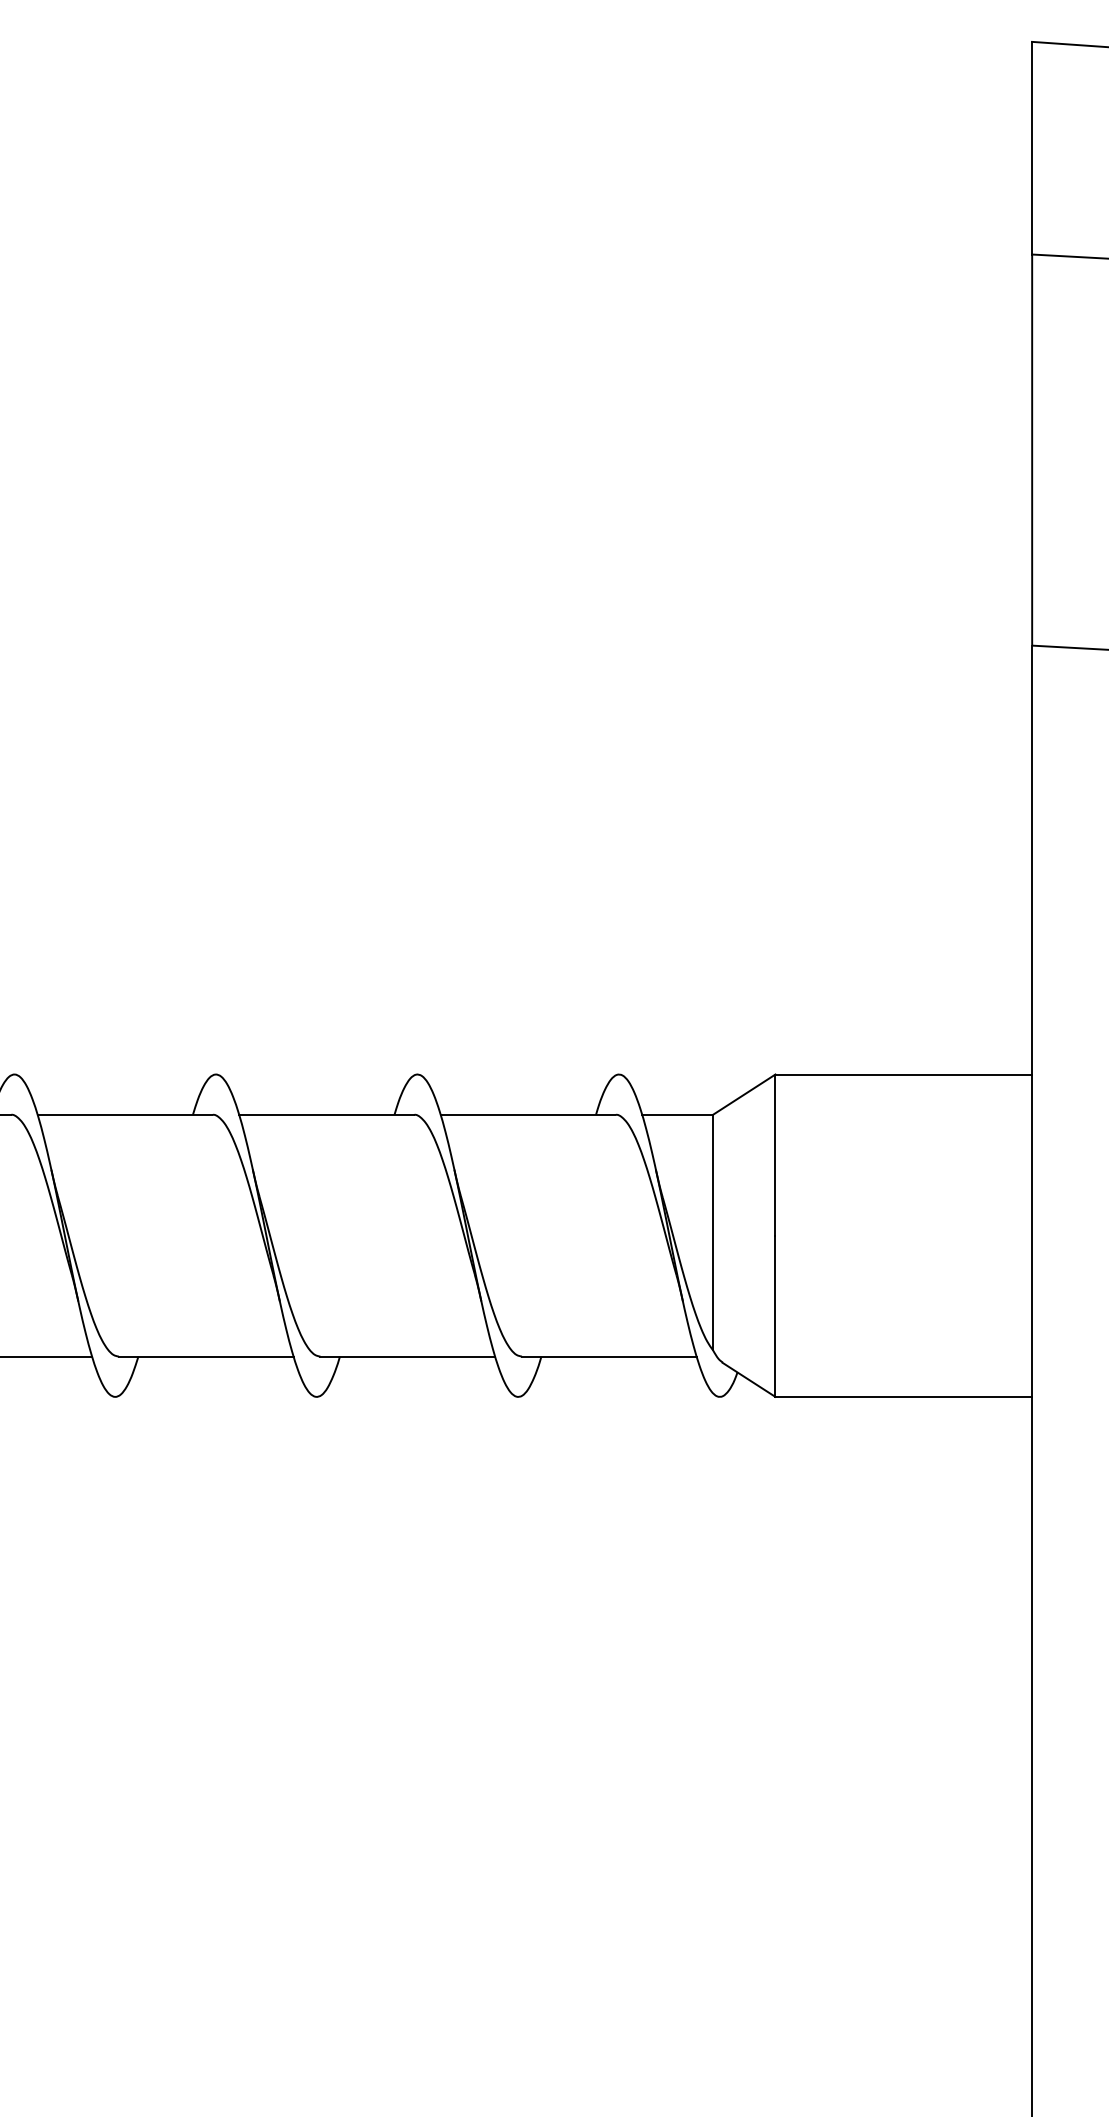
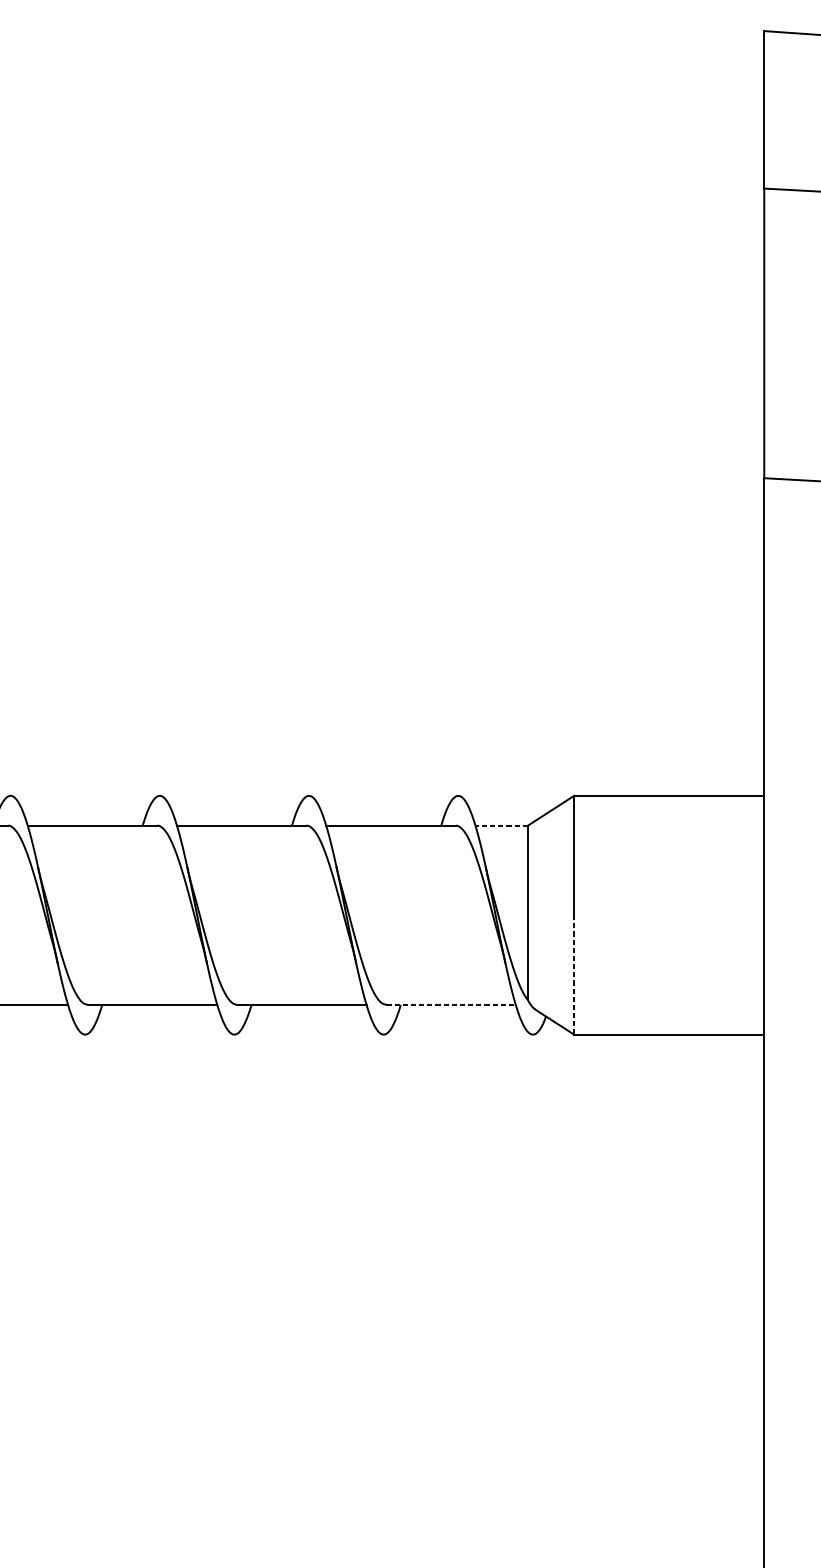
line: (677, 1114) -> (501, 825), solid -> dashed
line: (775, 1316) -> (574, 975), solid -> dashed
line: (609, 1356) -> (451, 1004), solid -> dashed

